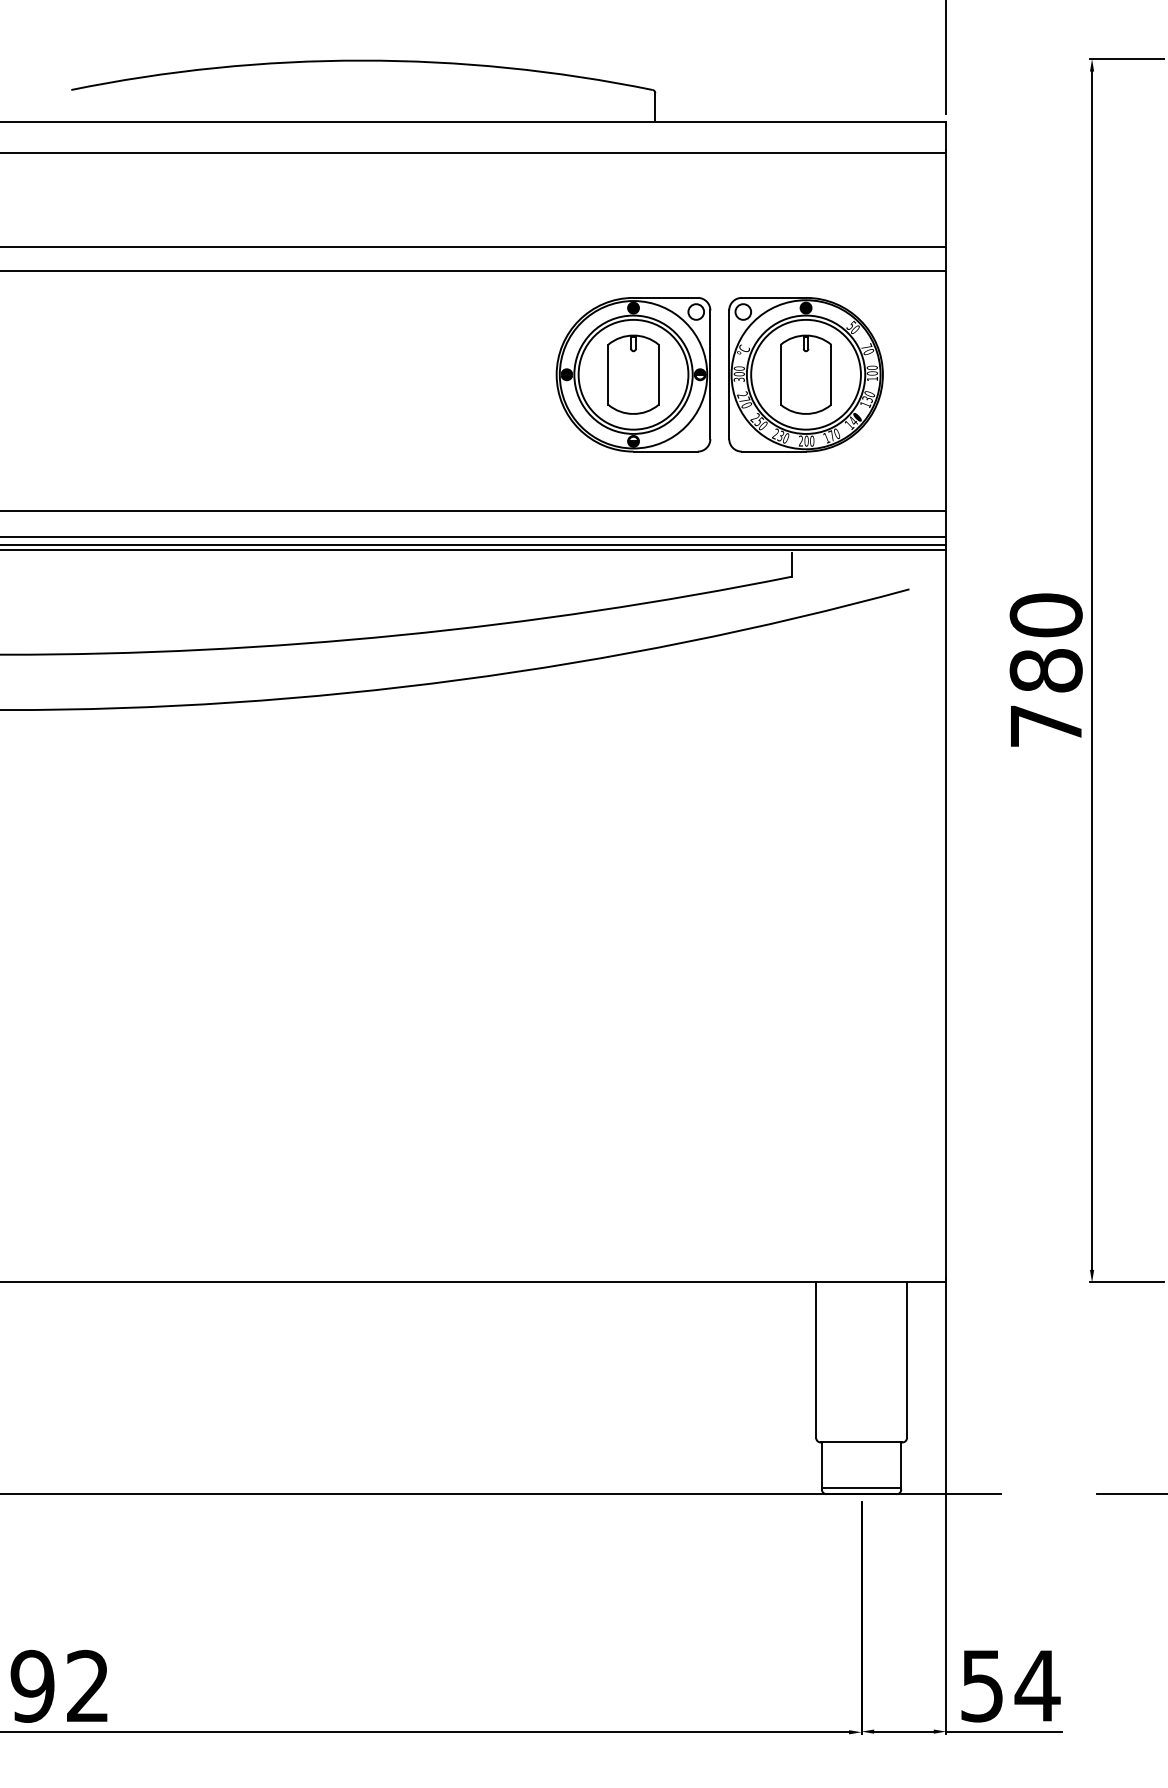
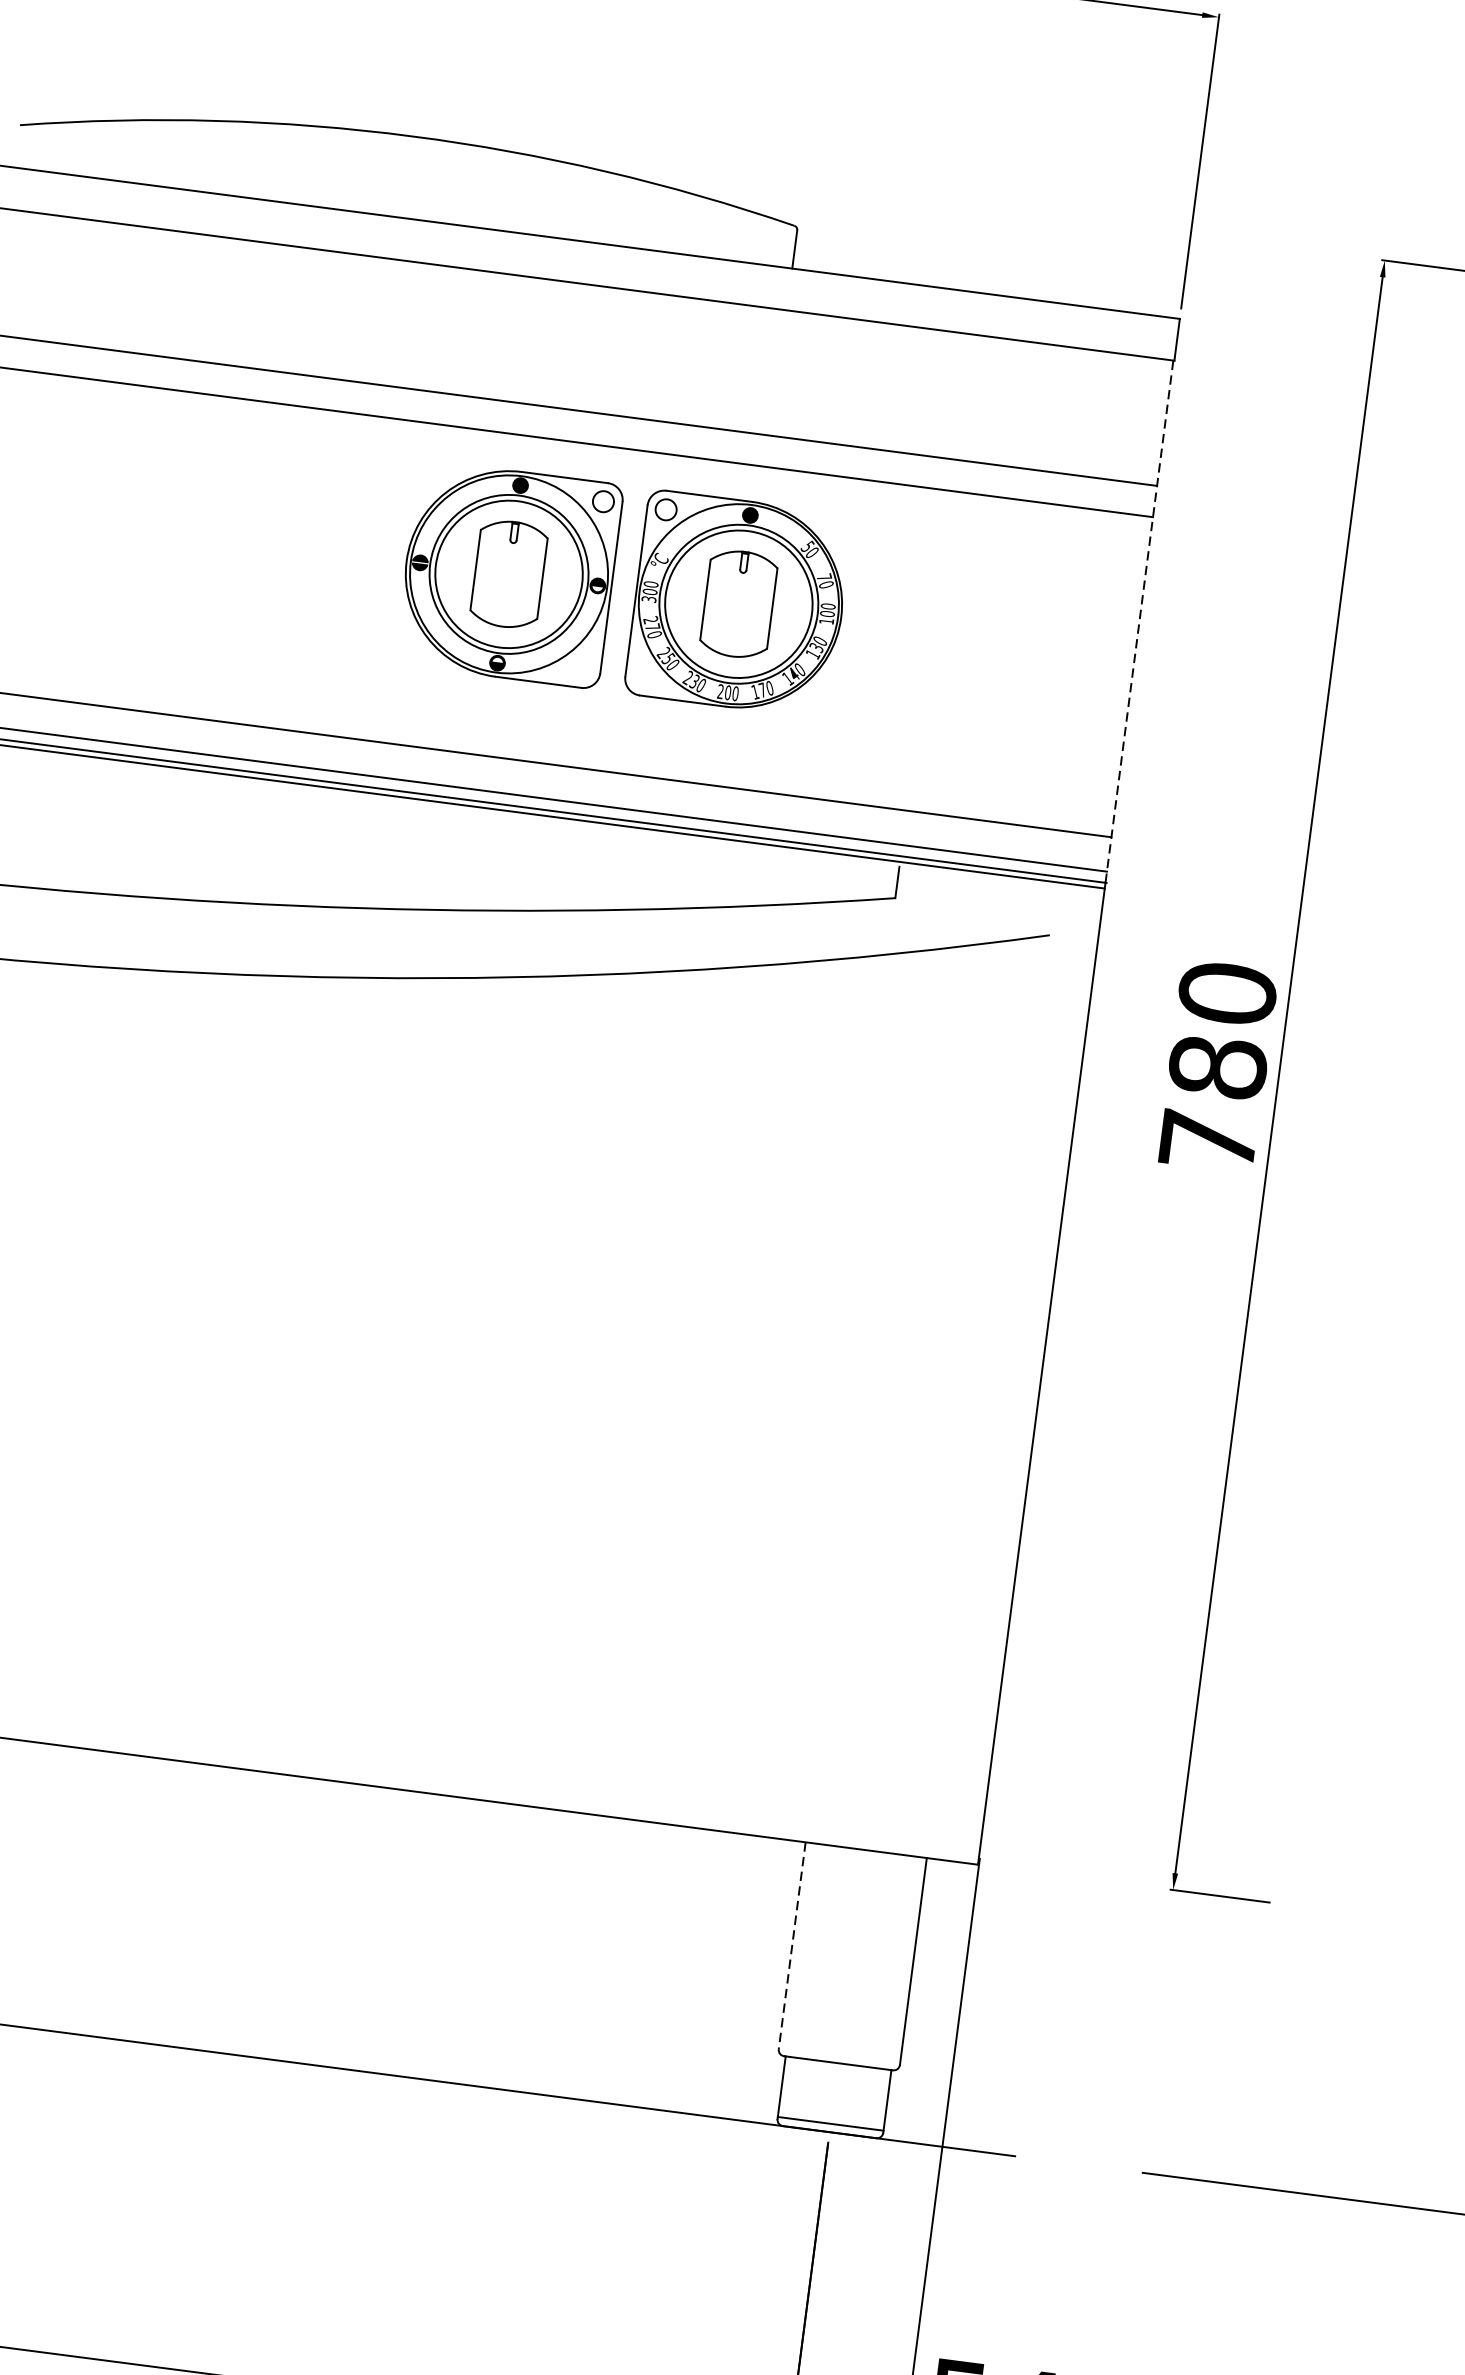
line: (945, 348) -> (1139, 620), solid -> dashed
part: (710, 374) -> (611, 587), moved
line: (816, 1360) -> (792, 1946), solid -> dashed

